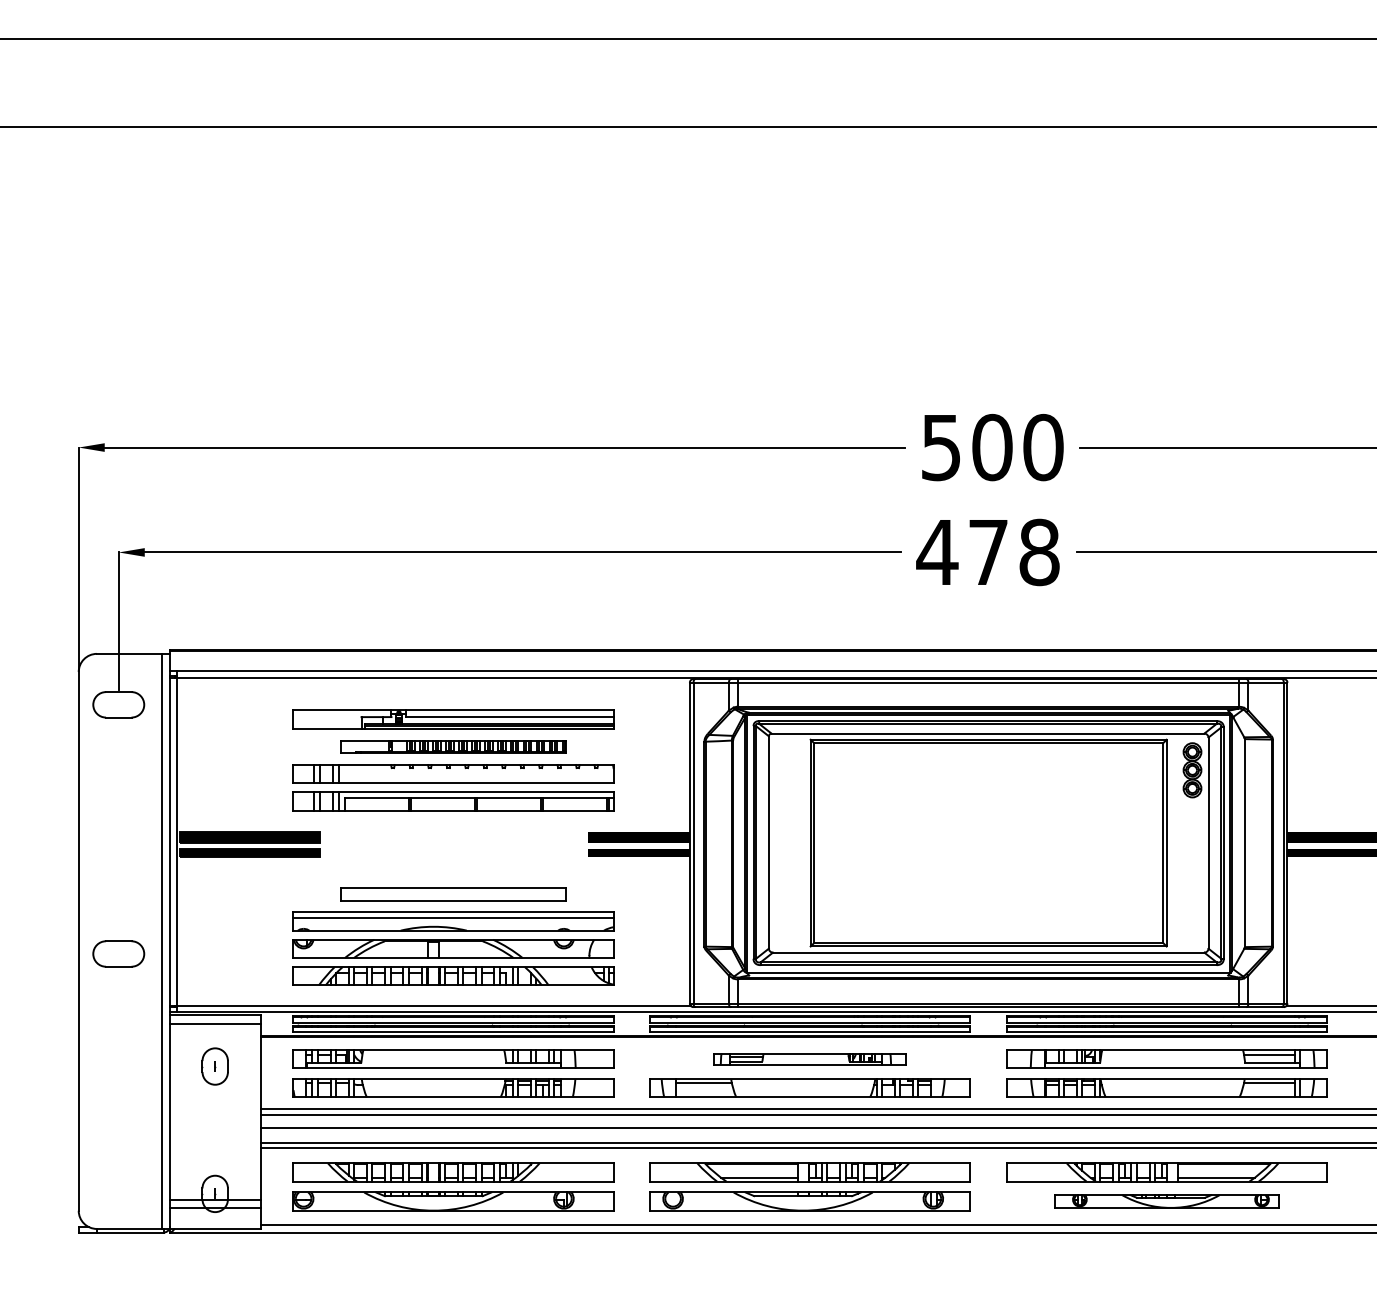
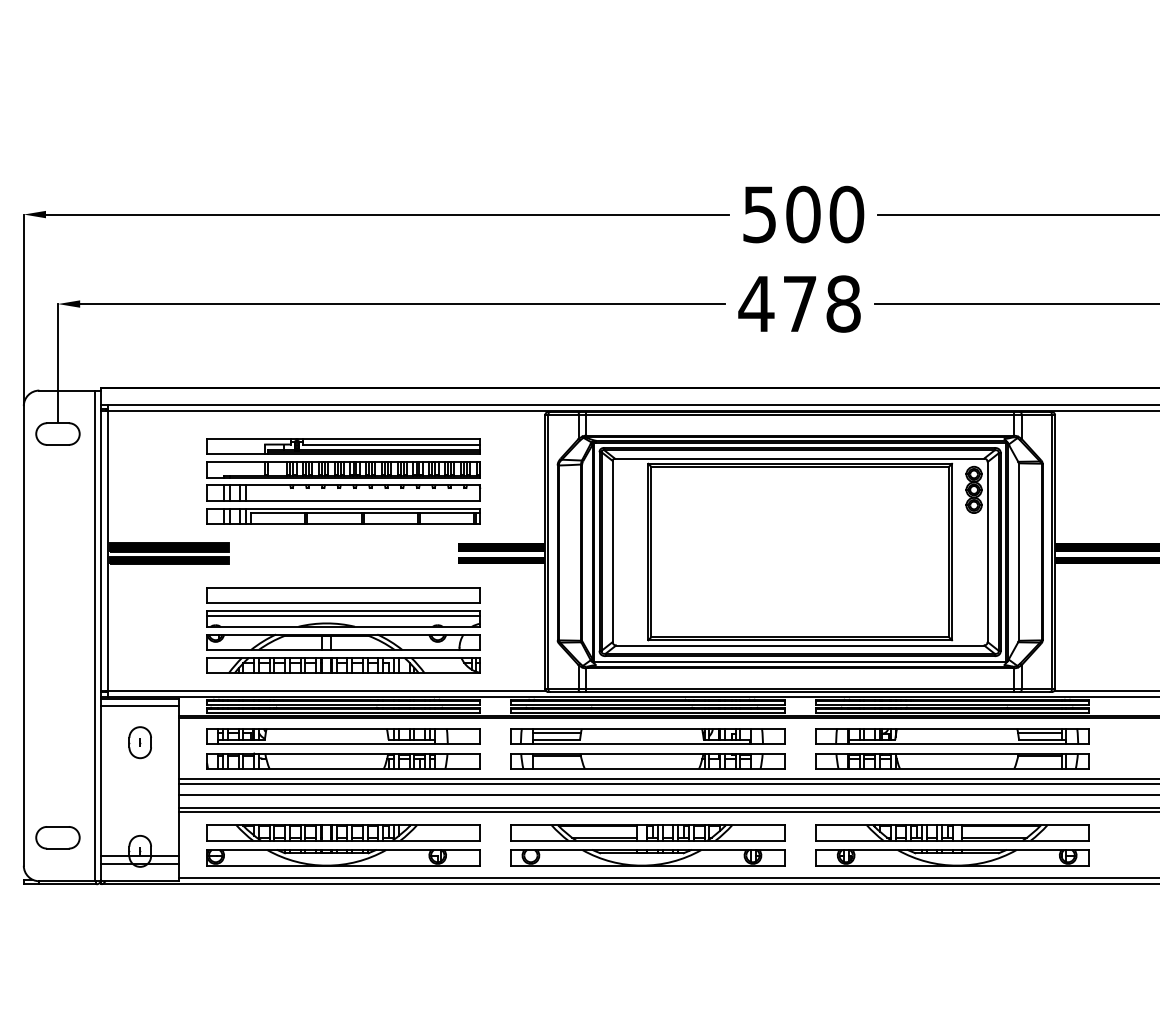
part: (453, 746) -> (343, 469), size x1.43
part: (453, 893) -> (343, 595), size x1.43
part: (118, 953) -> (57, 837), moved
part: (809, 1058) -> (647, 735), size x1.67
part: (1166, 1201) -> (951, 857), size x1.43

